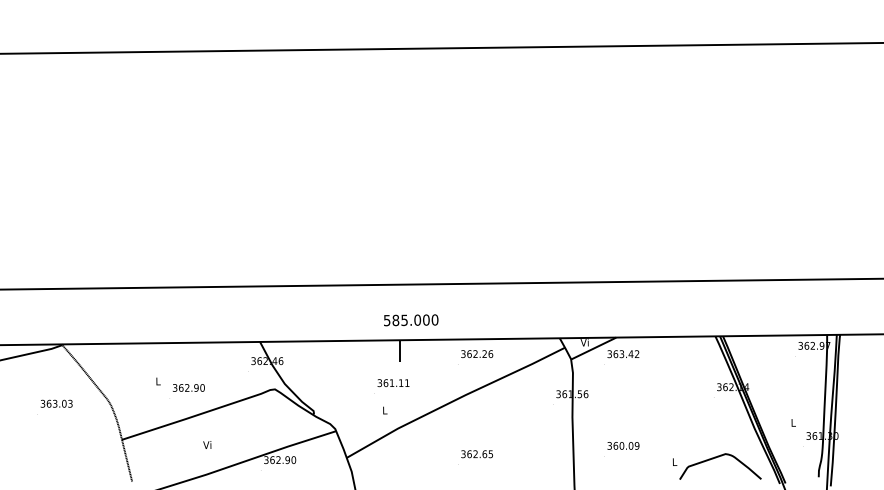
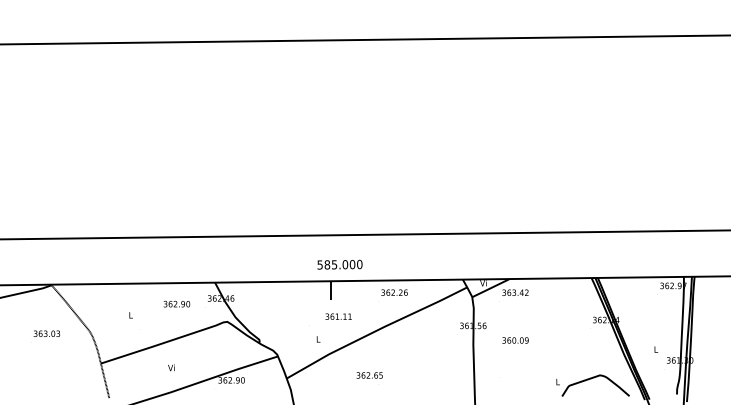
text: (393, 383) -> (338, 317), moved
text: (188, 387) -> (176, 303), moved
text: (623, 445) -> (515, 340), moved
text: (476, 454) -> (369, 375), moved

